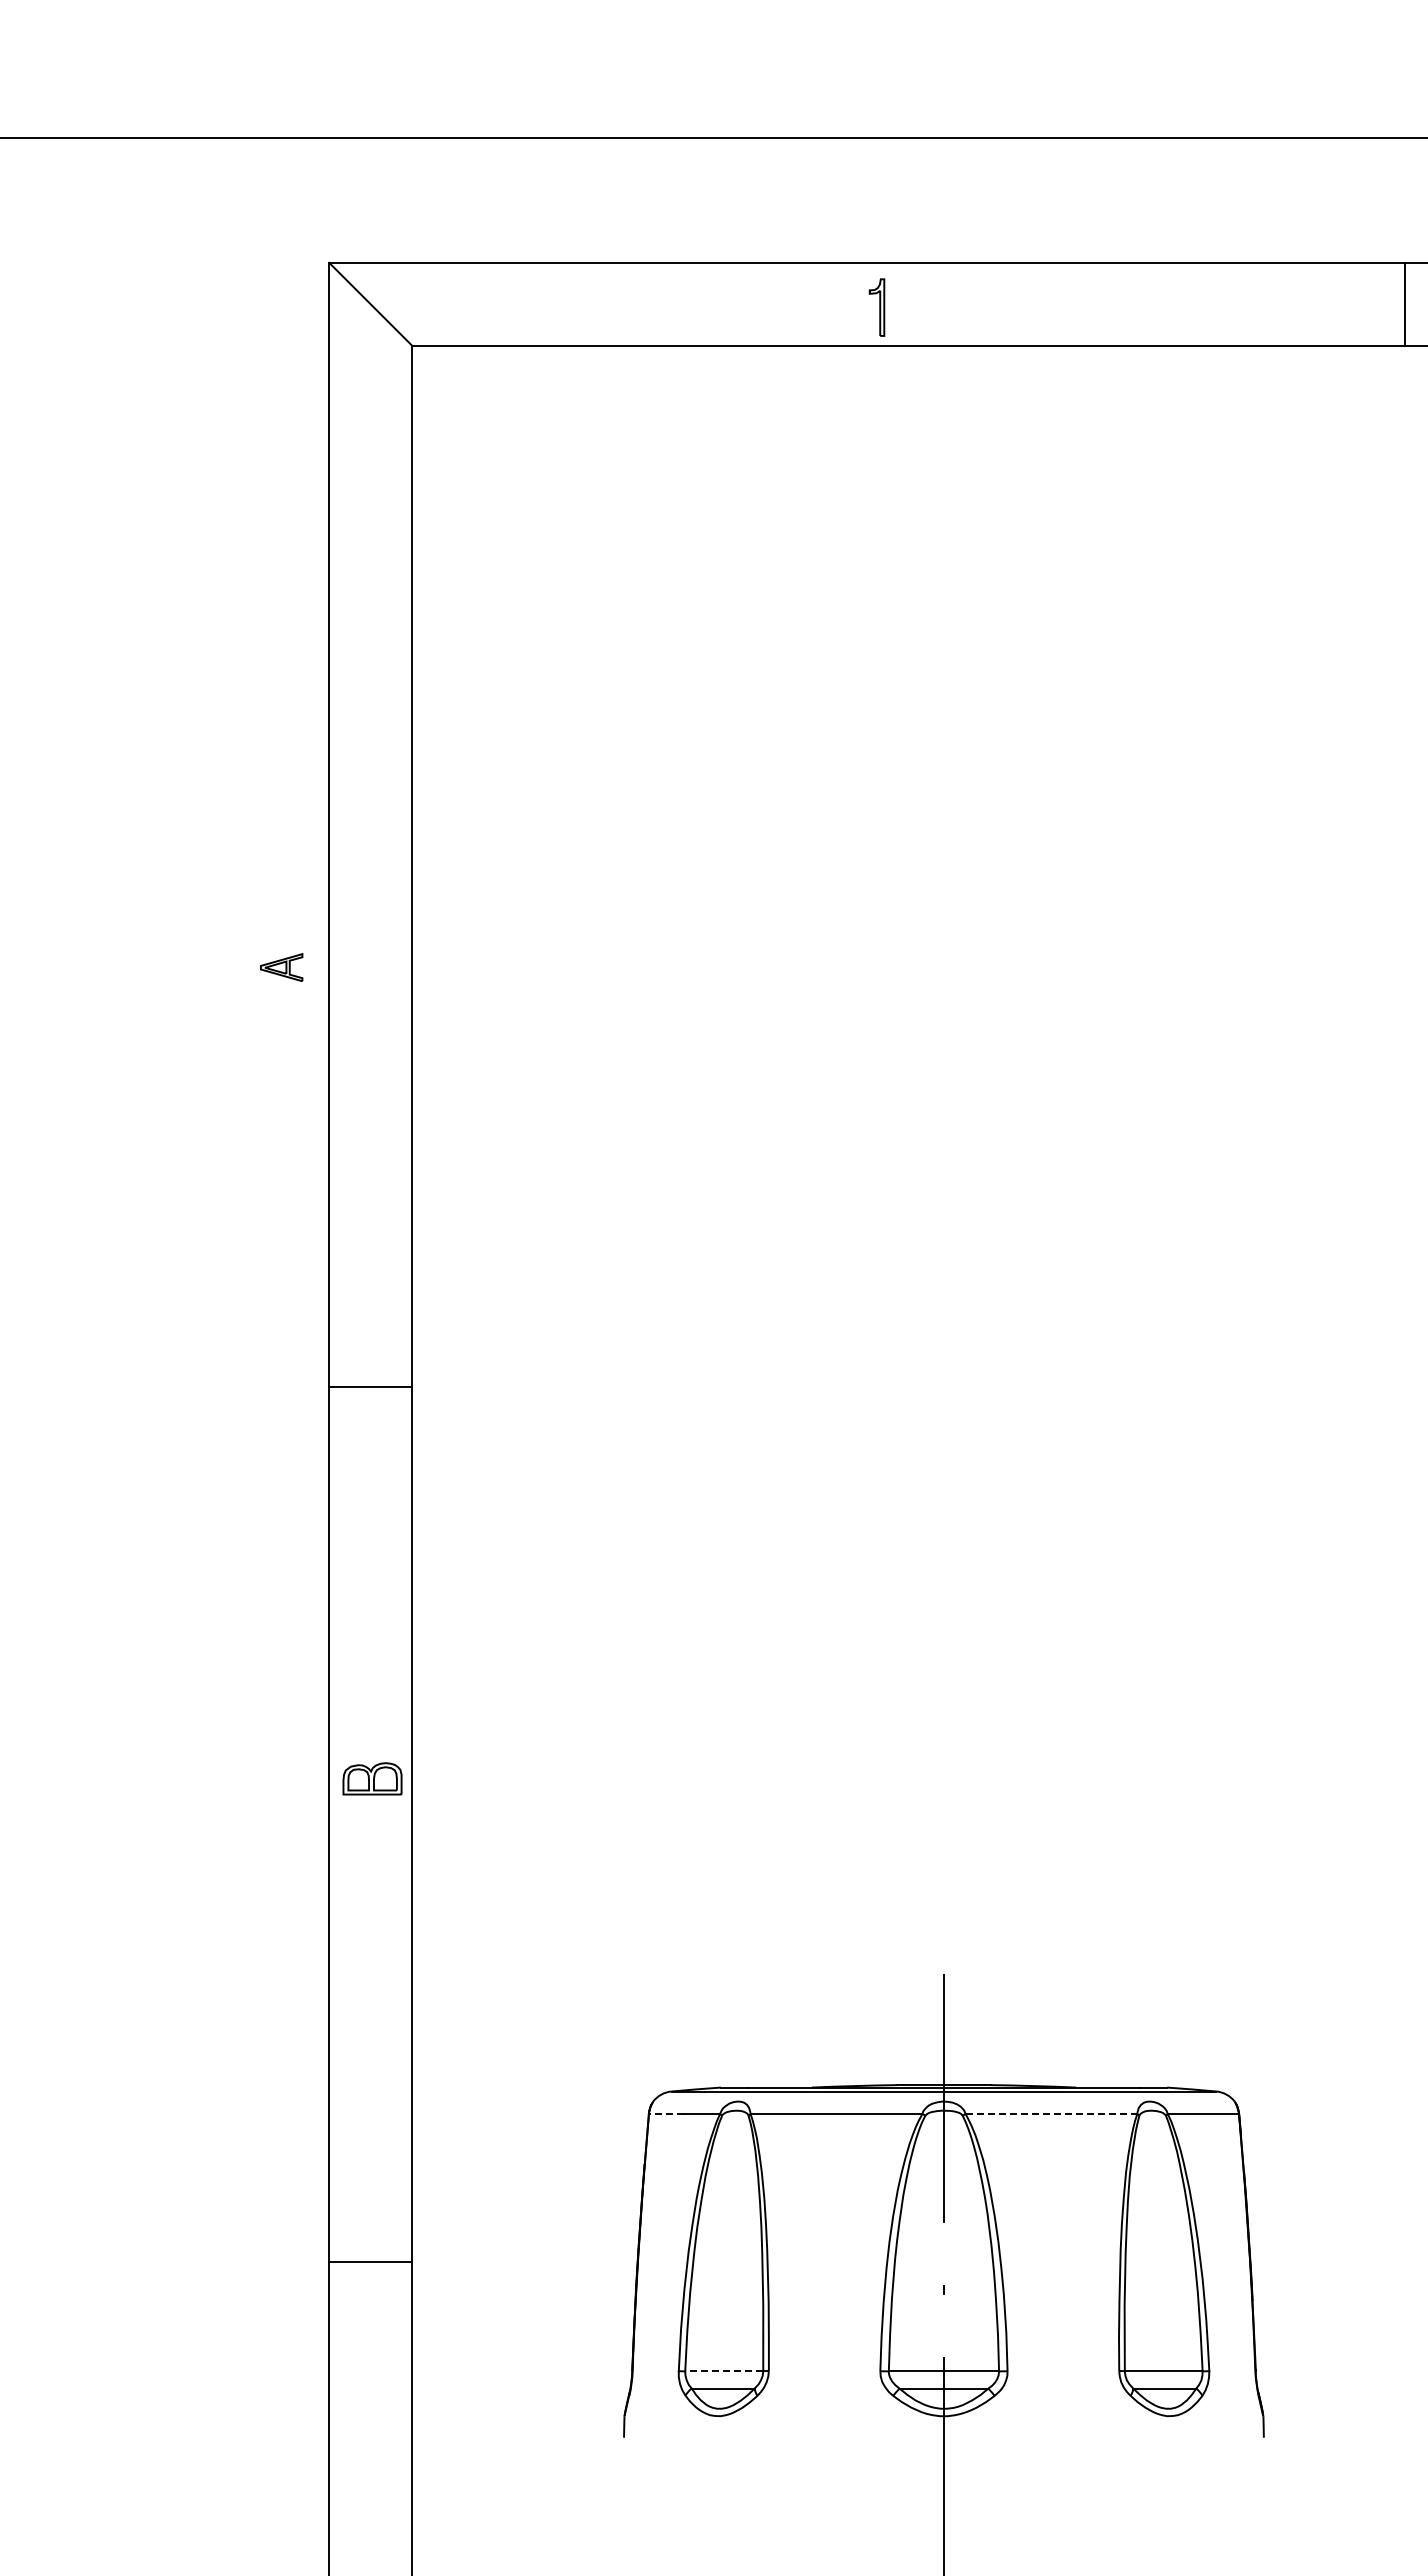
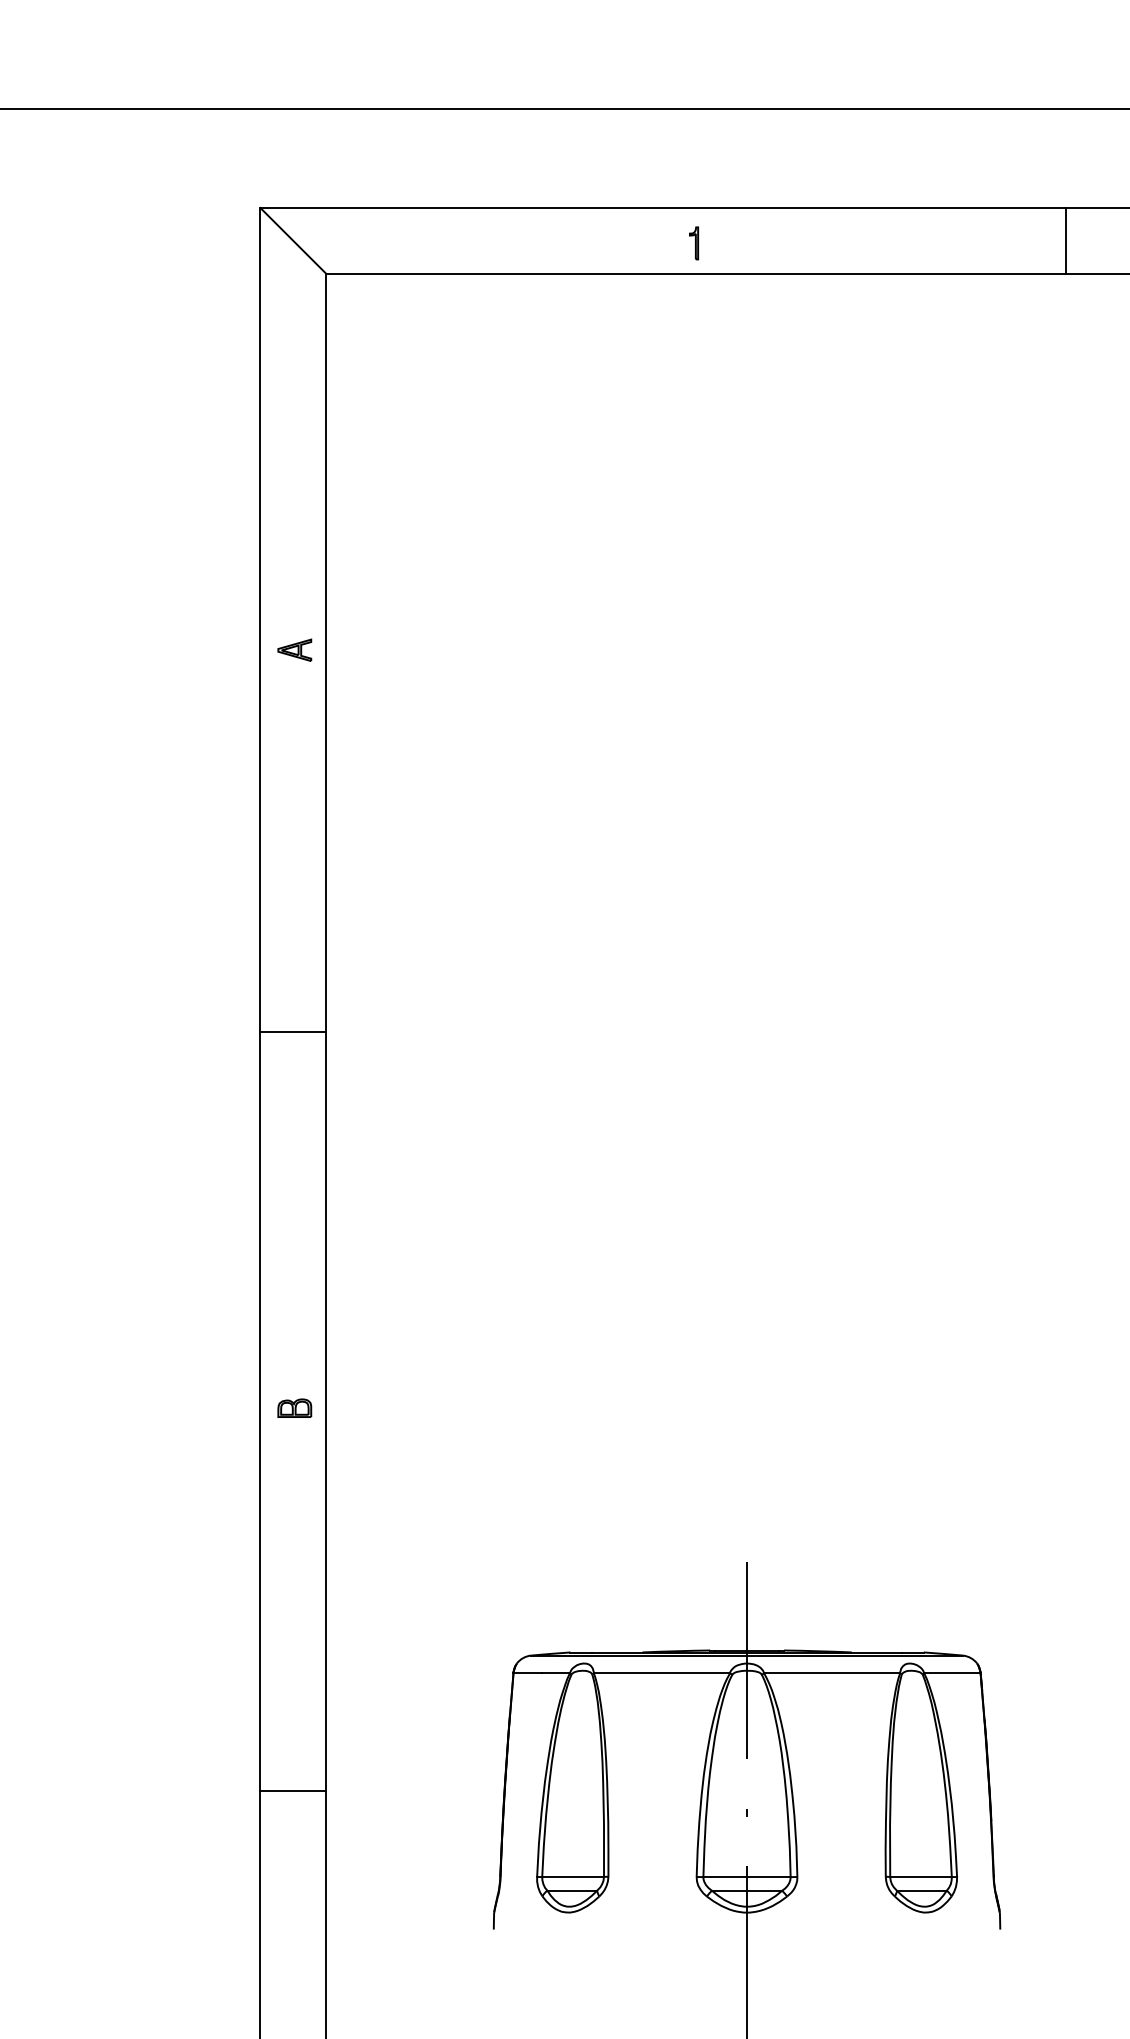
line: (1405, 303) -> (1065, 240), moved
part: (876, 307) -> (693, 243), size x0.71
part: (281, 967) -> (294, 650), moved
line: (370, 1387) -> (293, 1032), moved
part: (372, 1779) -> (294, 1408), size x0.71
line: (666, 2114) -> (527, 1673), dashed -> solid
line: (1051, 2114) -> (832, 1673), dashed -> solid
line: (723, 2371) -> (572, 1877), dashed -> solid

